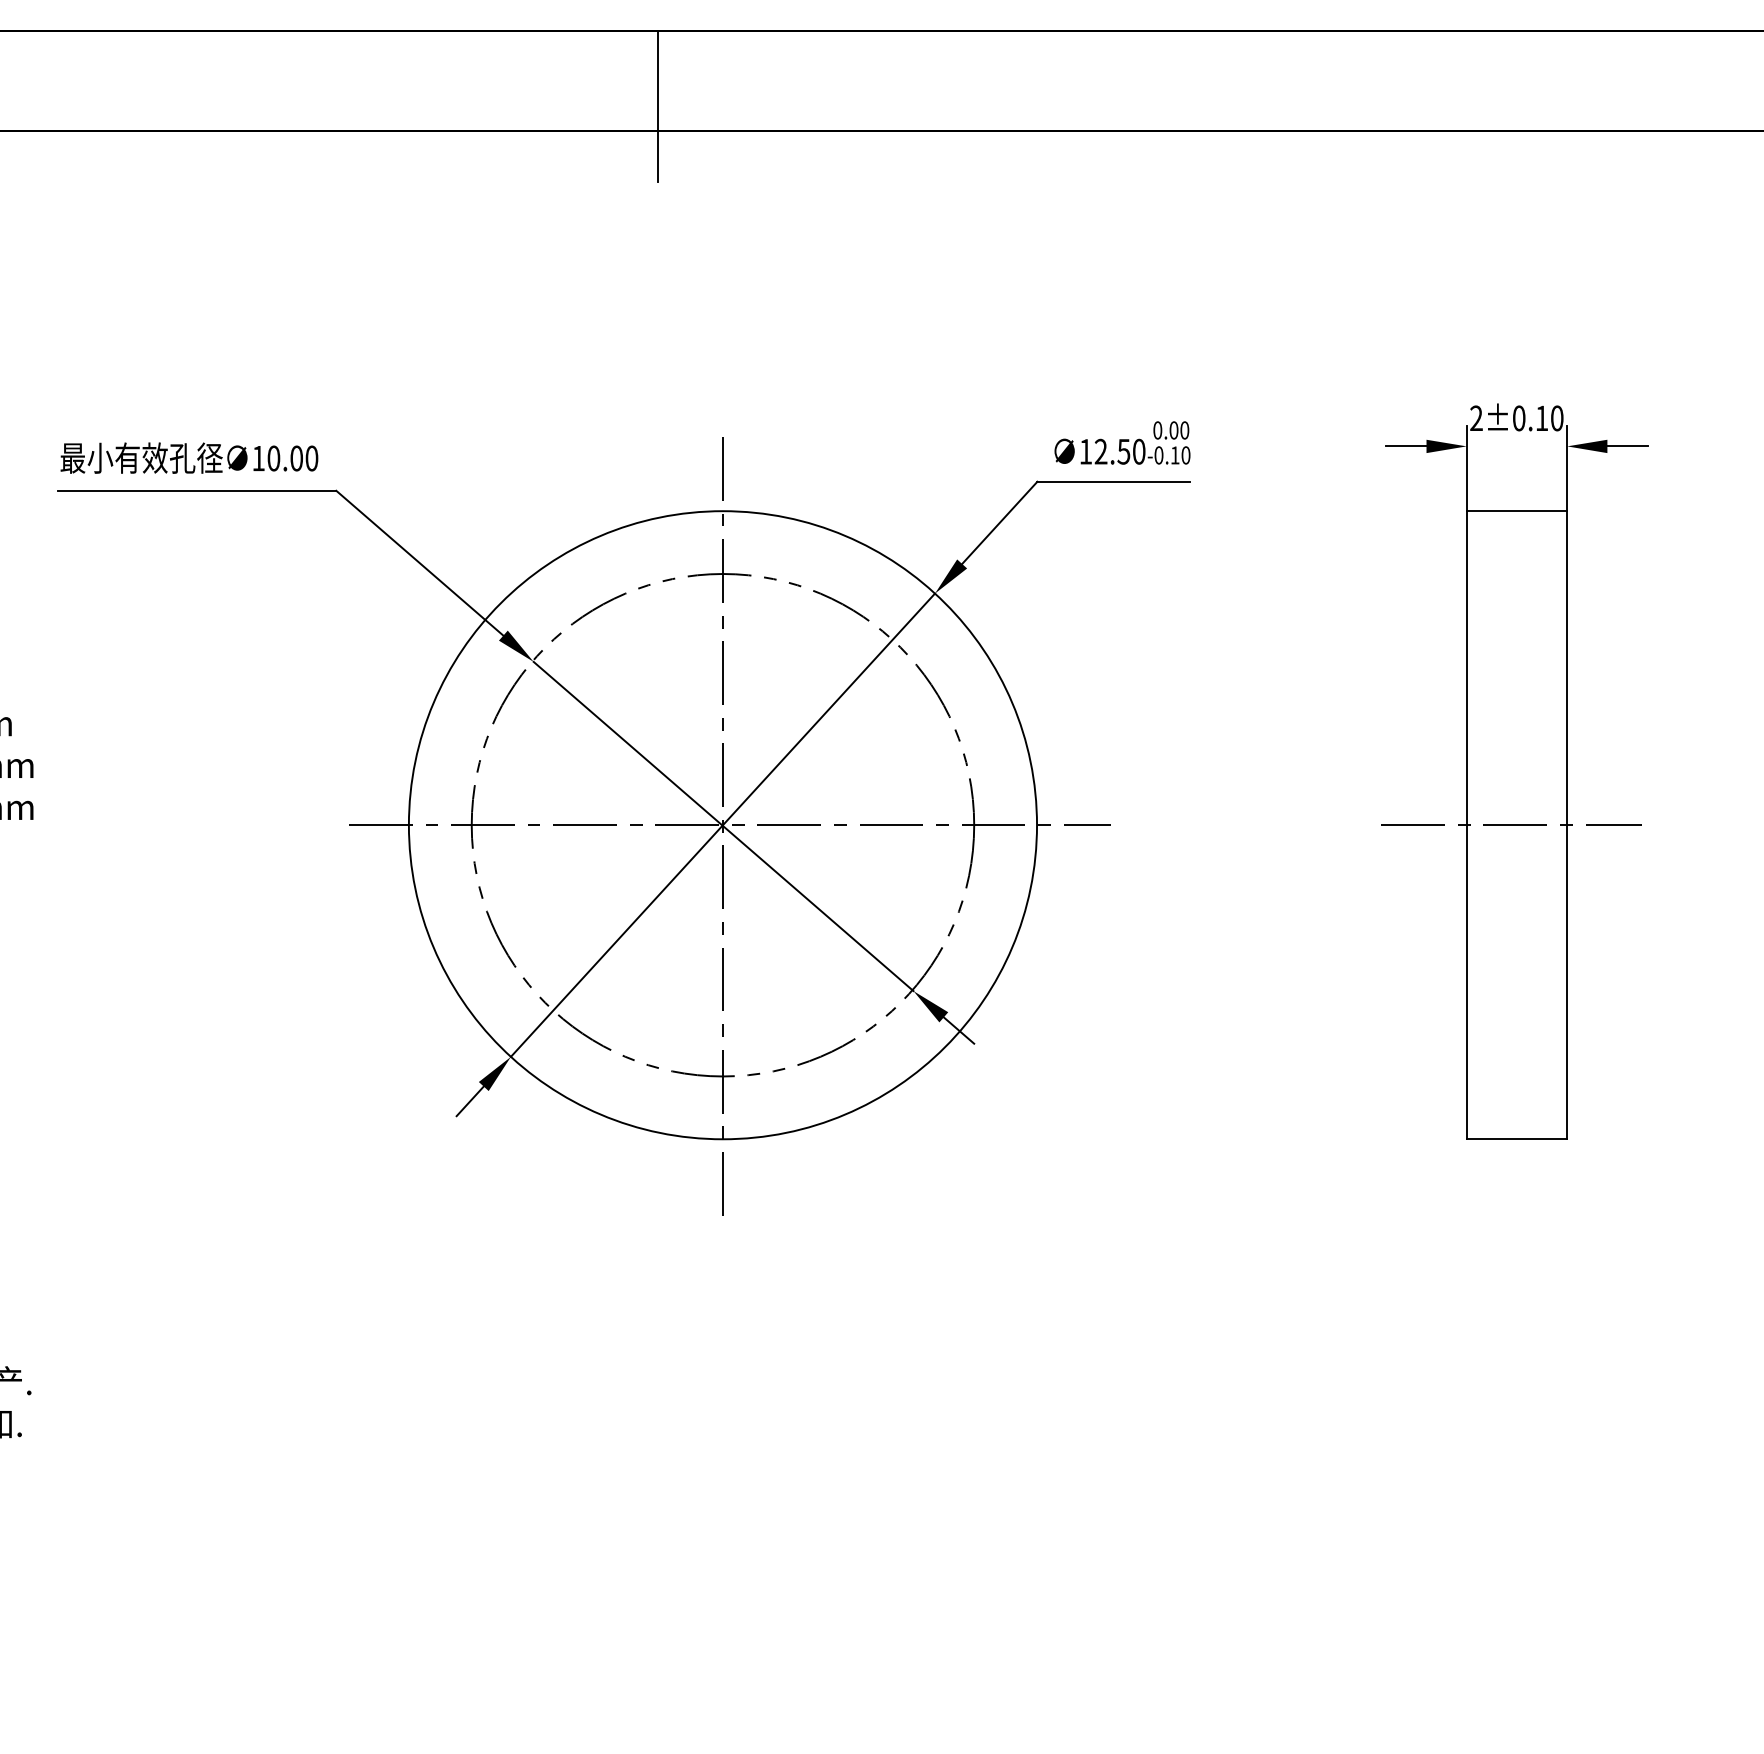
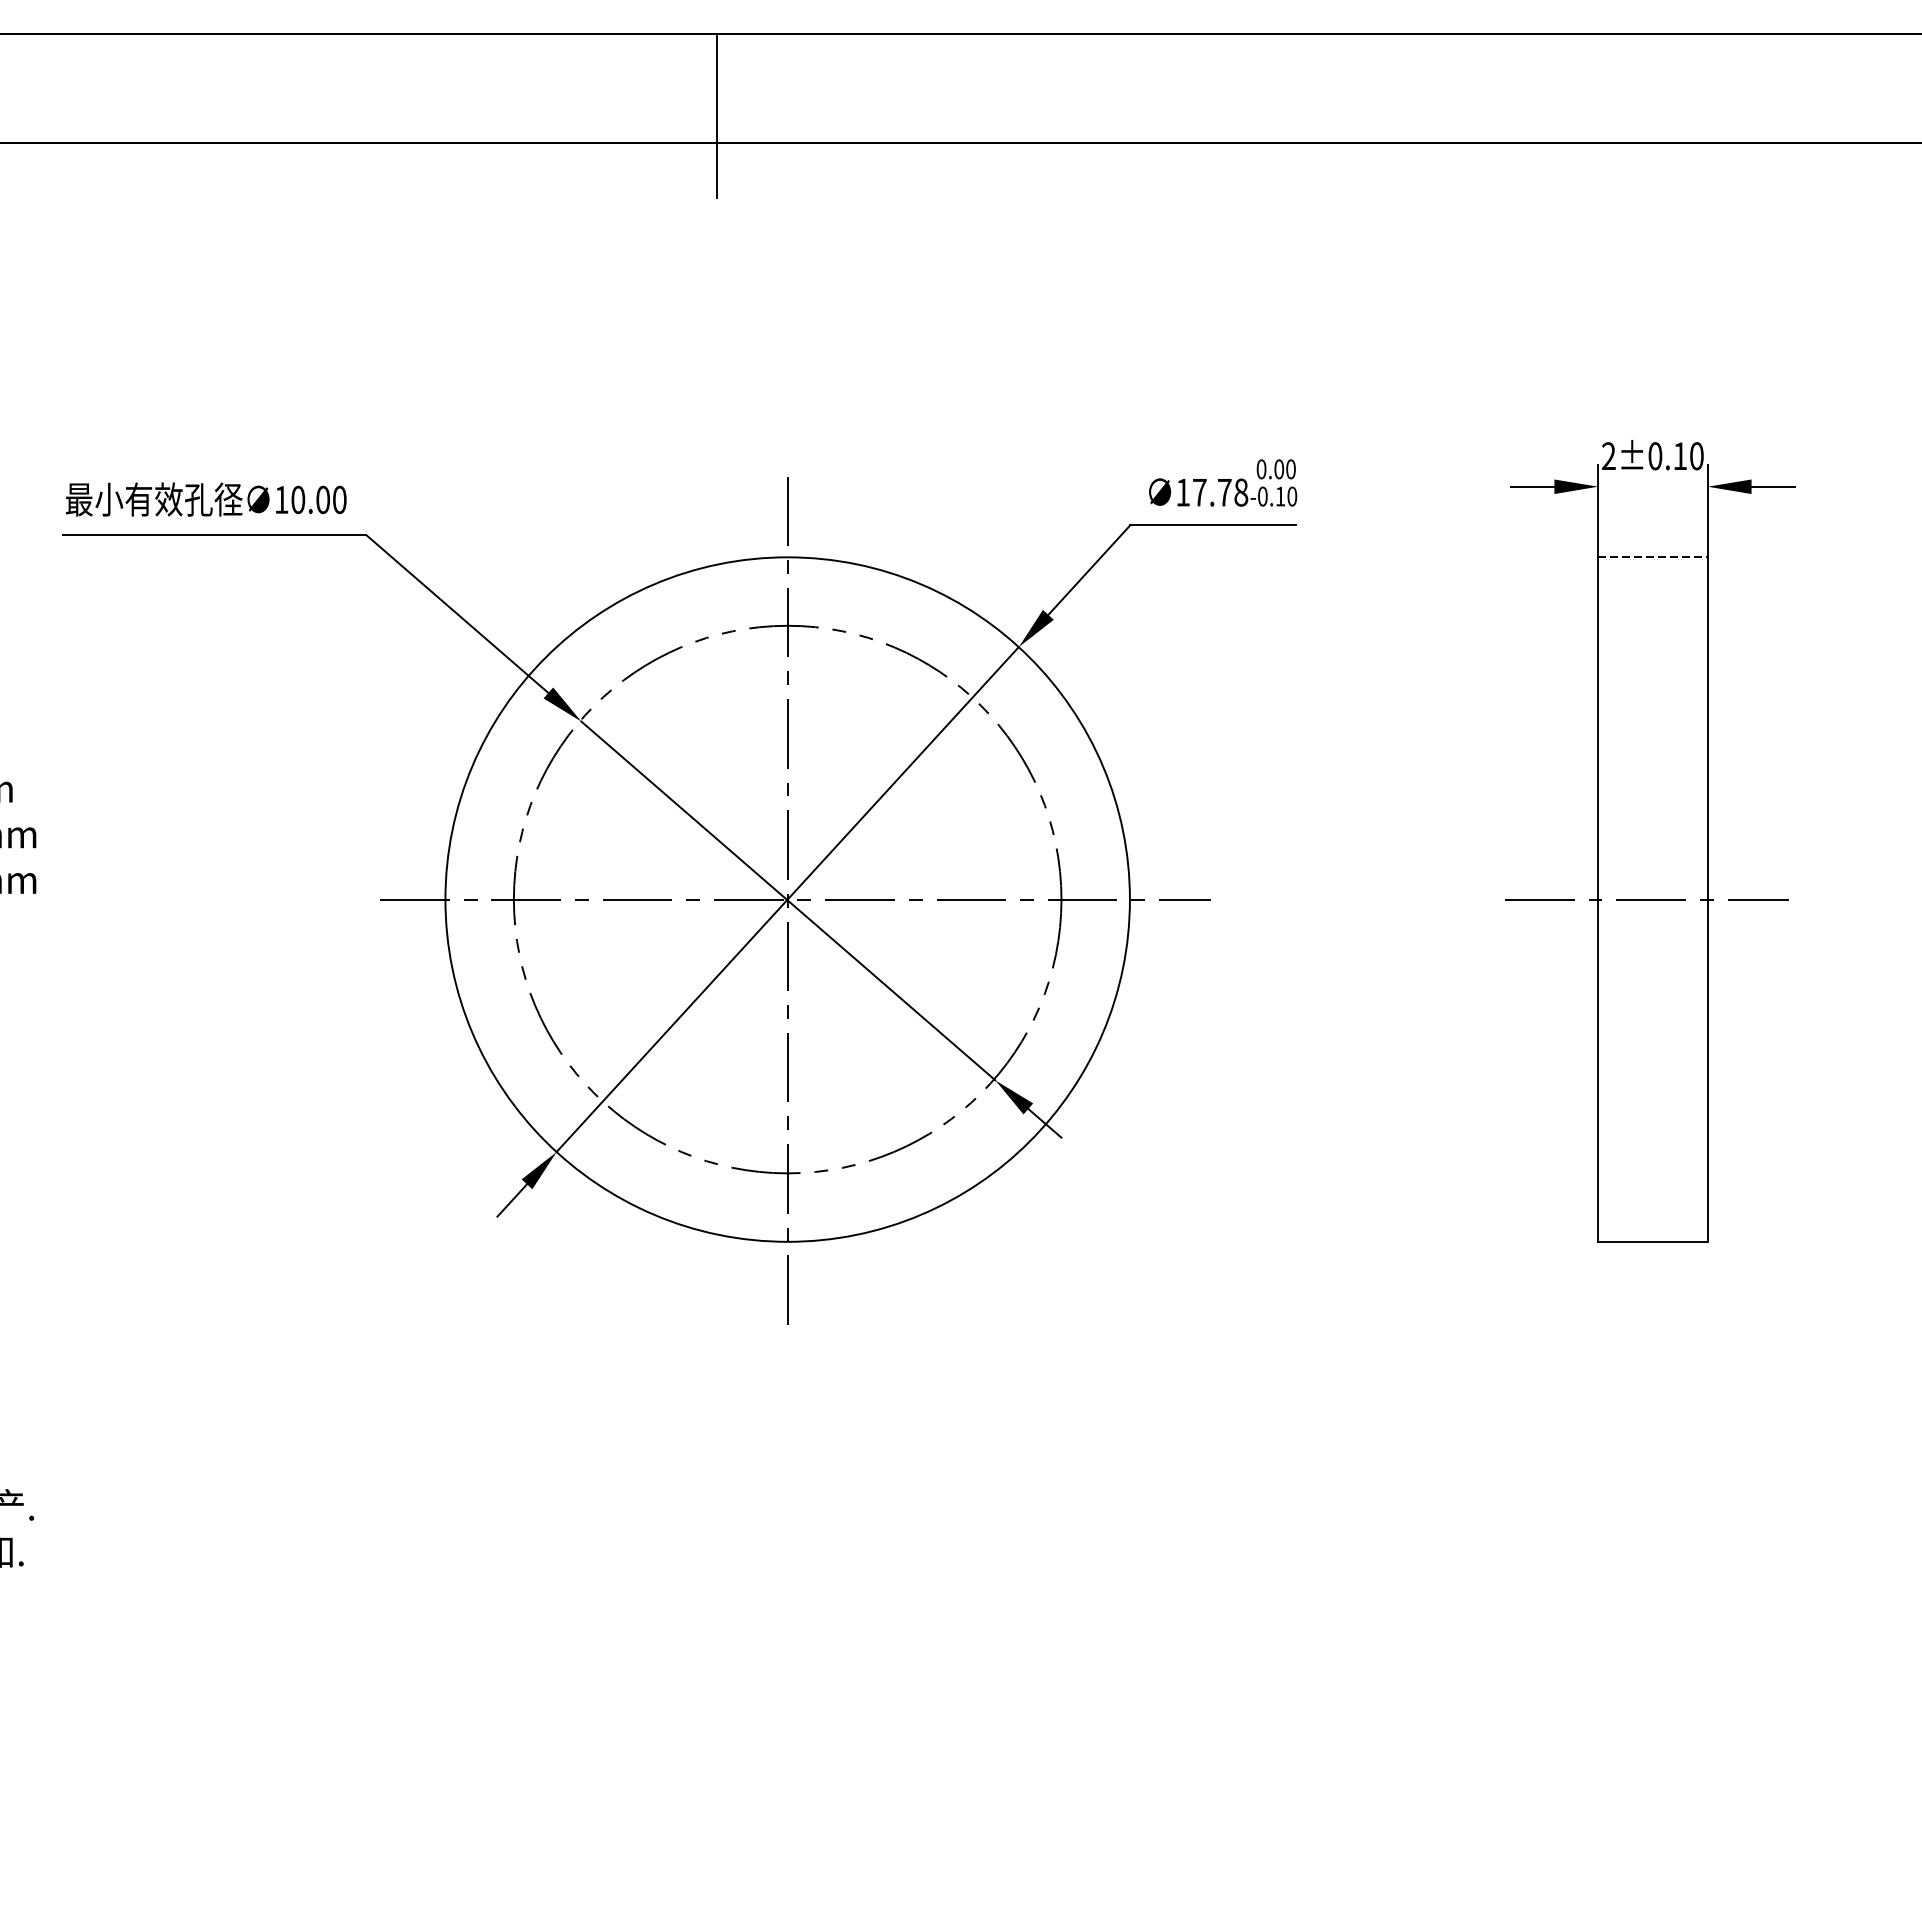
text: (1119, 451) -> (1219, 492), 12.50 -> 17.78
line: (1517, 511) -> (1653, 557), solid -> dashed

